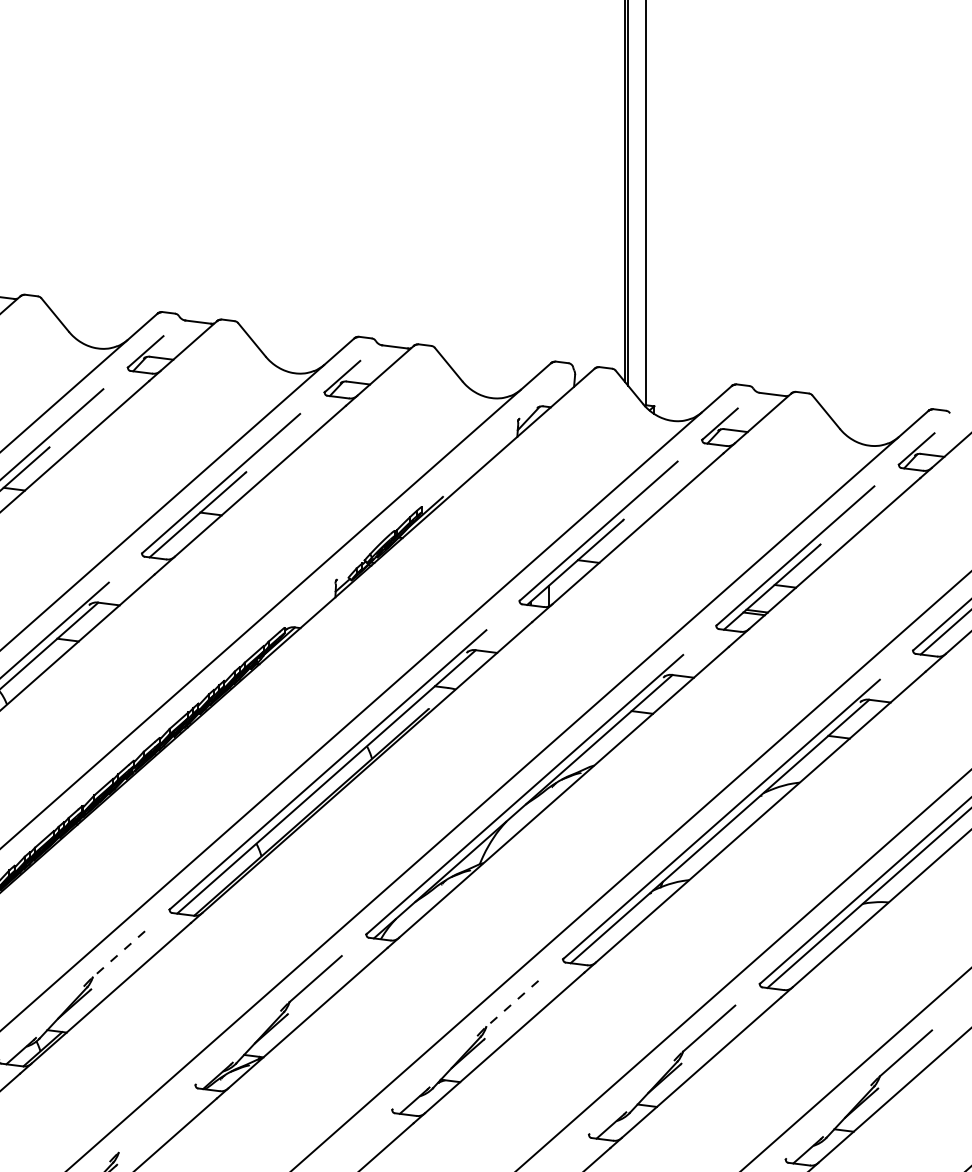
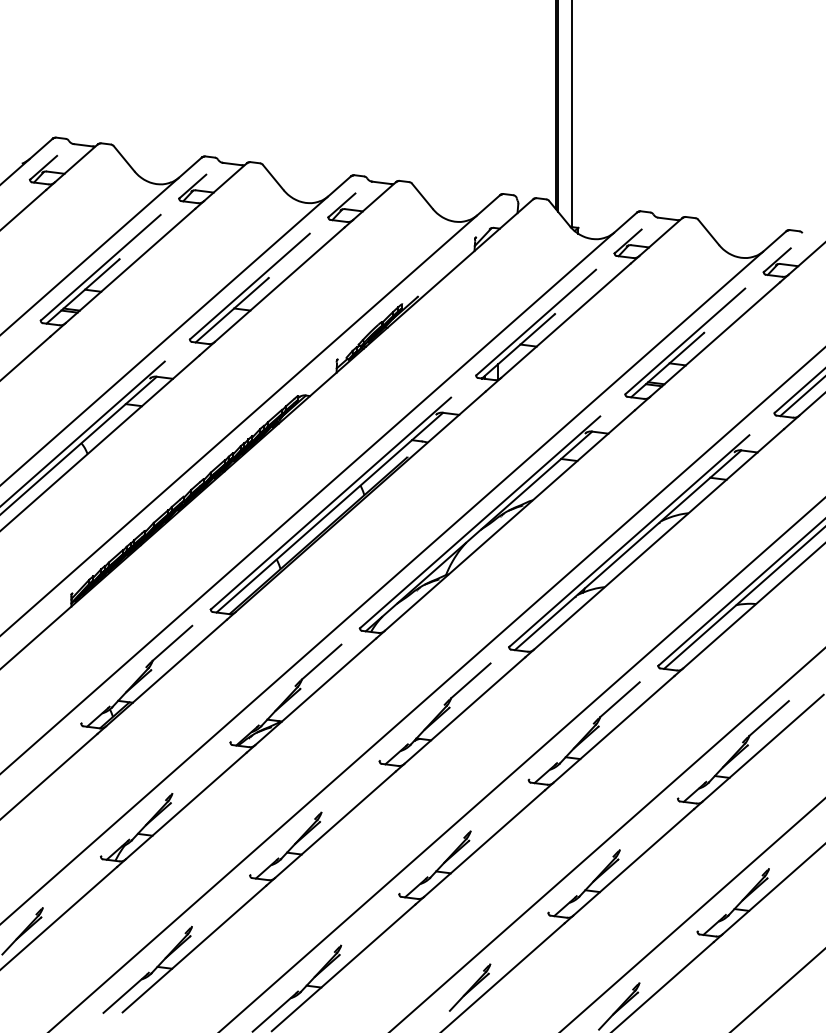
line: (119, 954) -> (172, 643), dashed -> solid
line: (512, 1004) -> (470, 681), dashed -> solid

